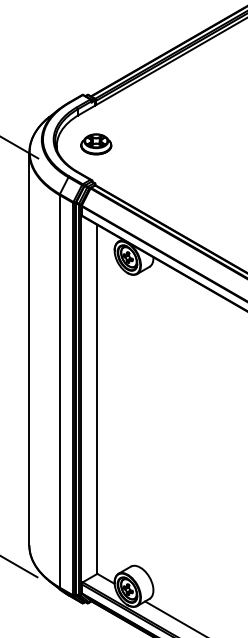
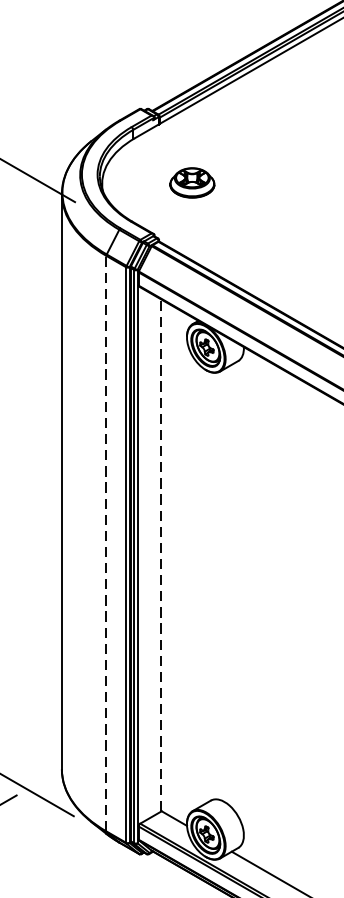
part: (96, 144) -> (192, 183), moved
line: (59, 390) -> (106, 542), solid -> dashed
line: (97, 398) -> (161, 554), solid -> dashed

